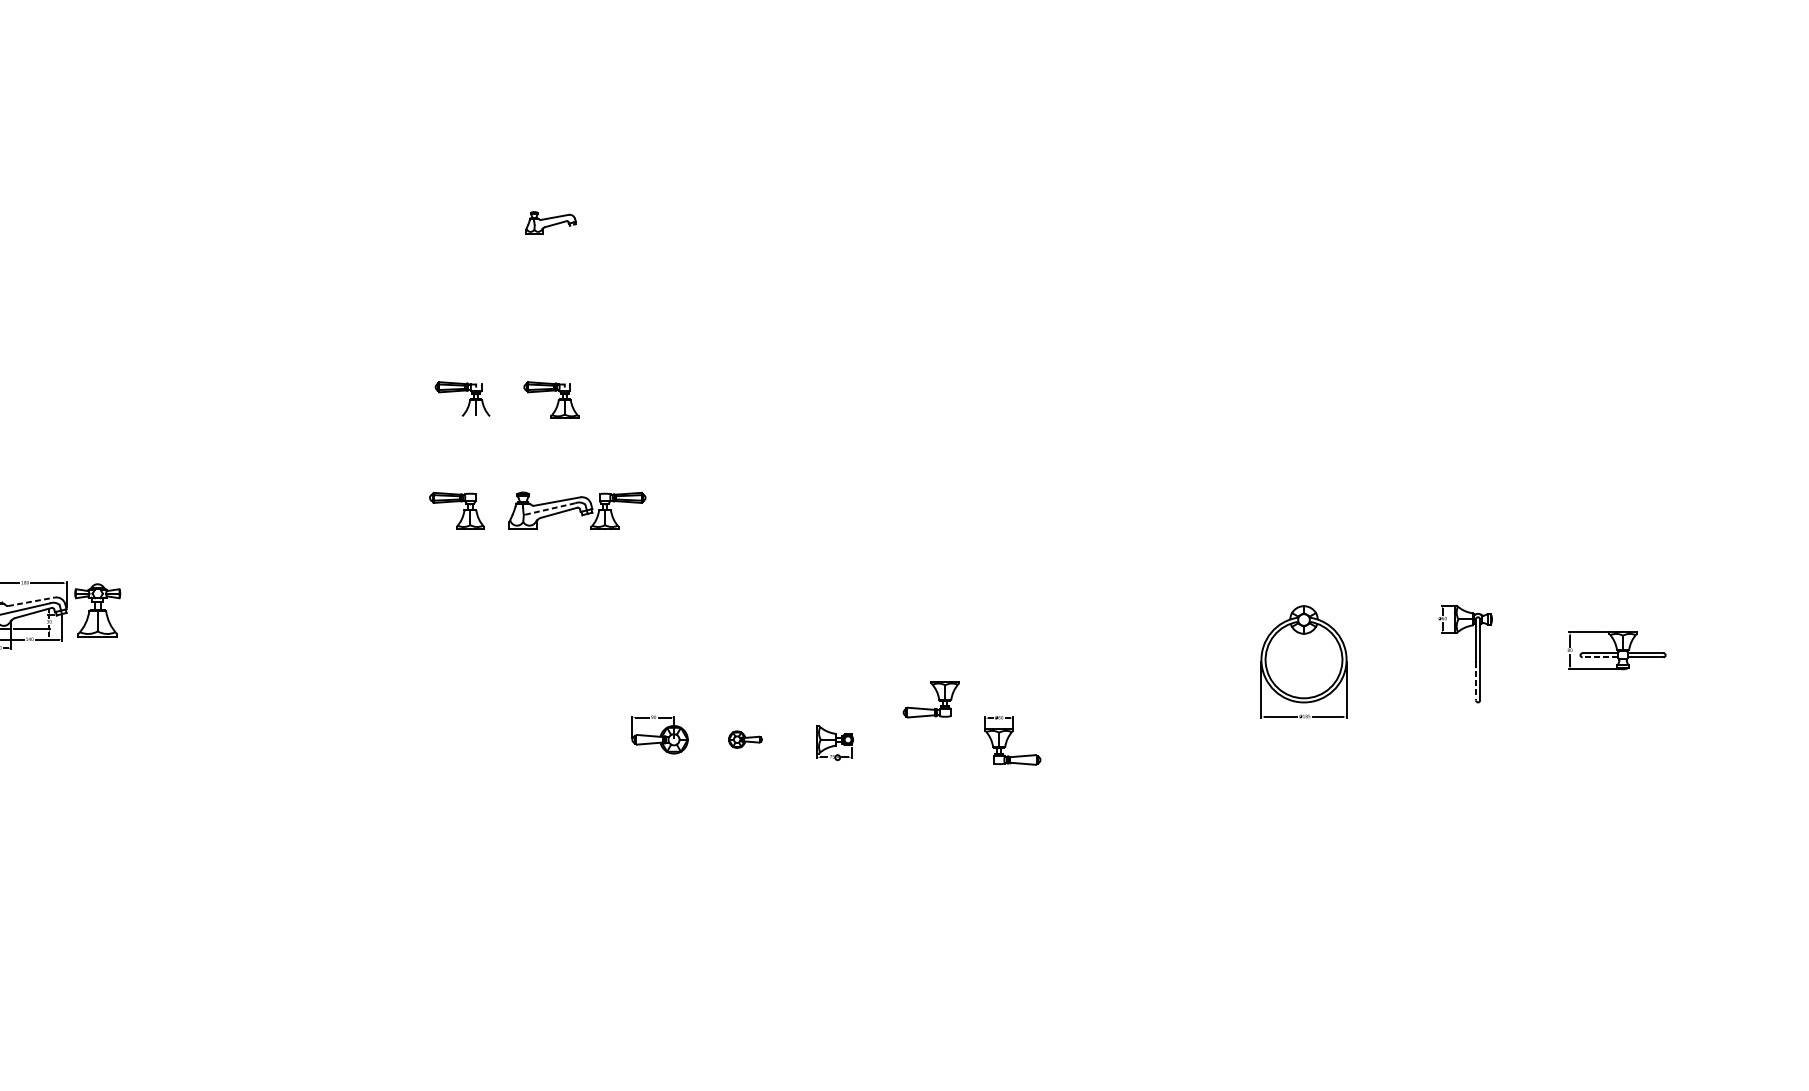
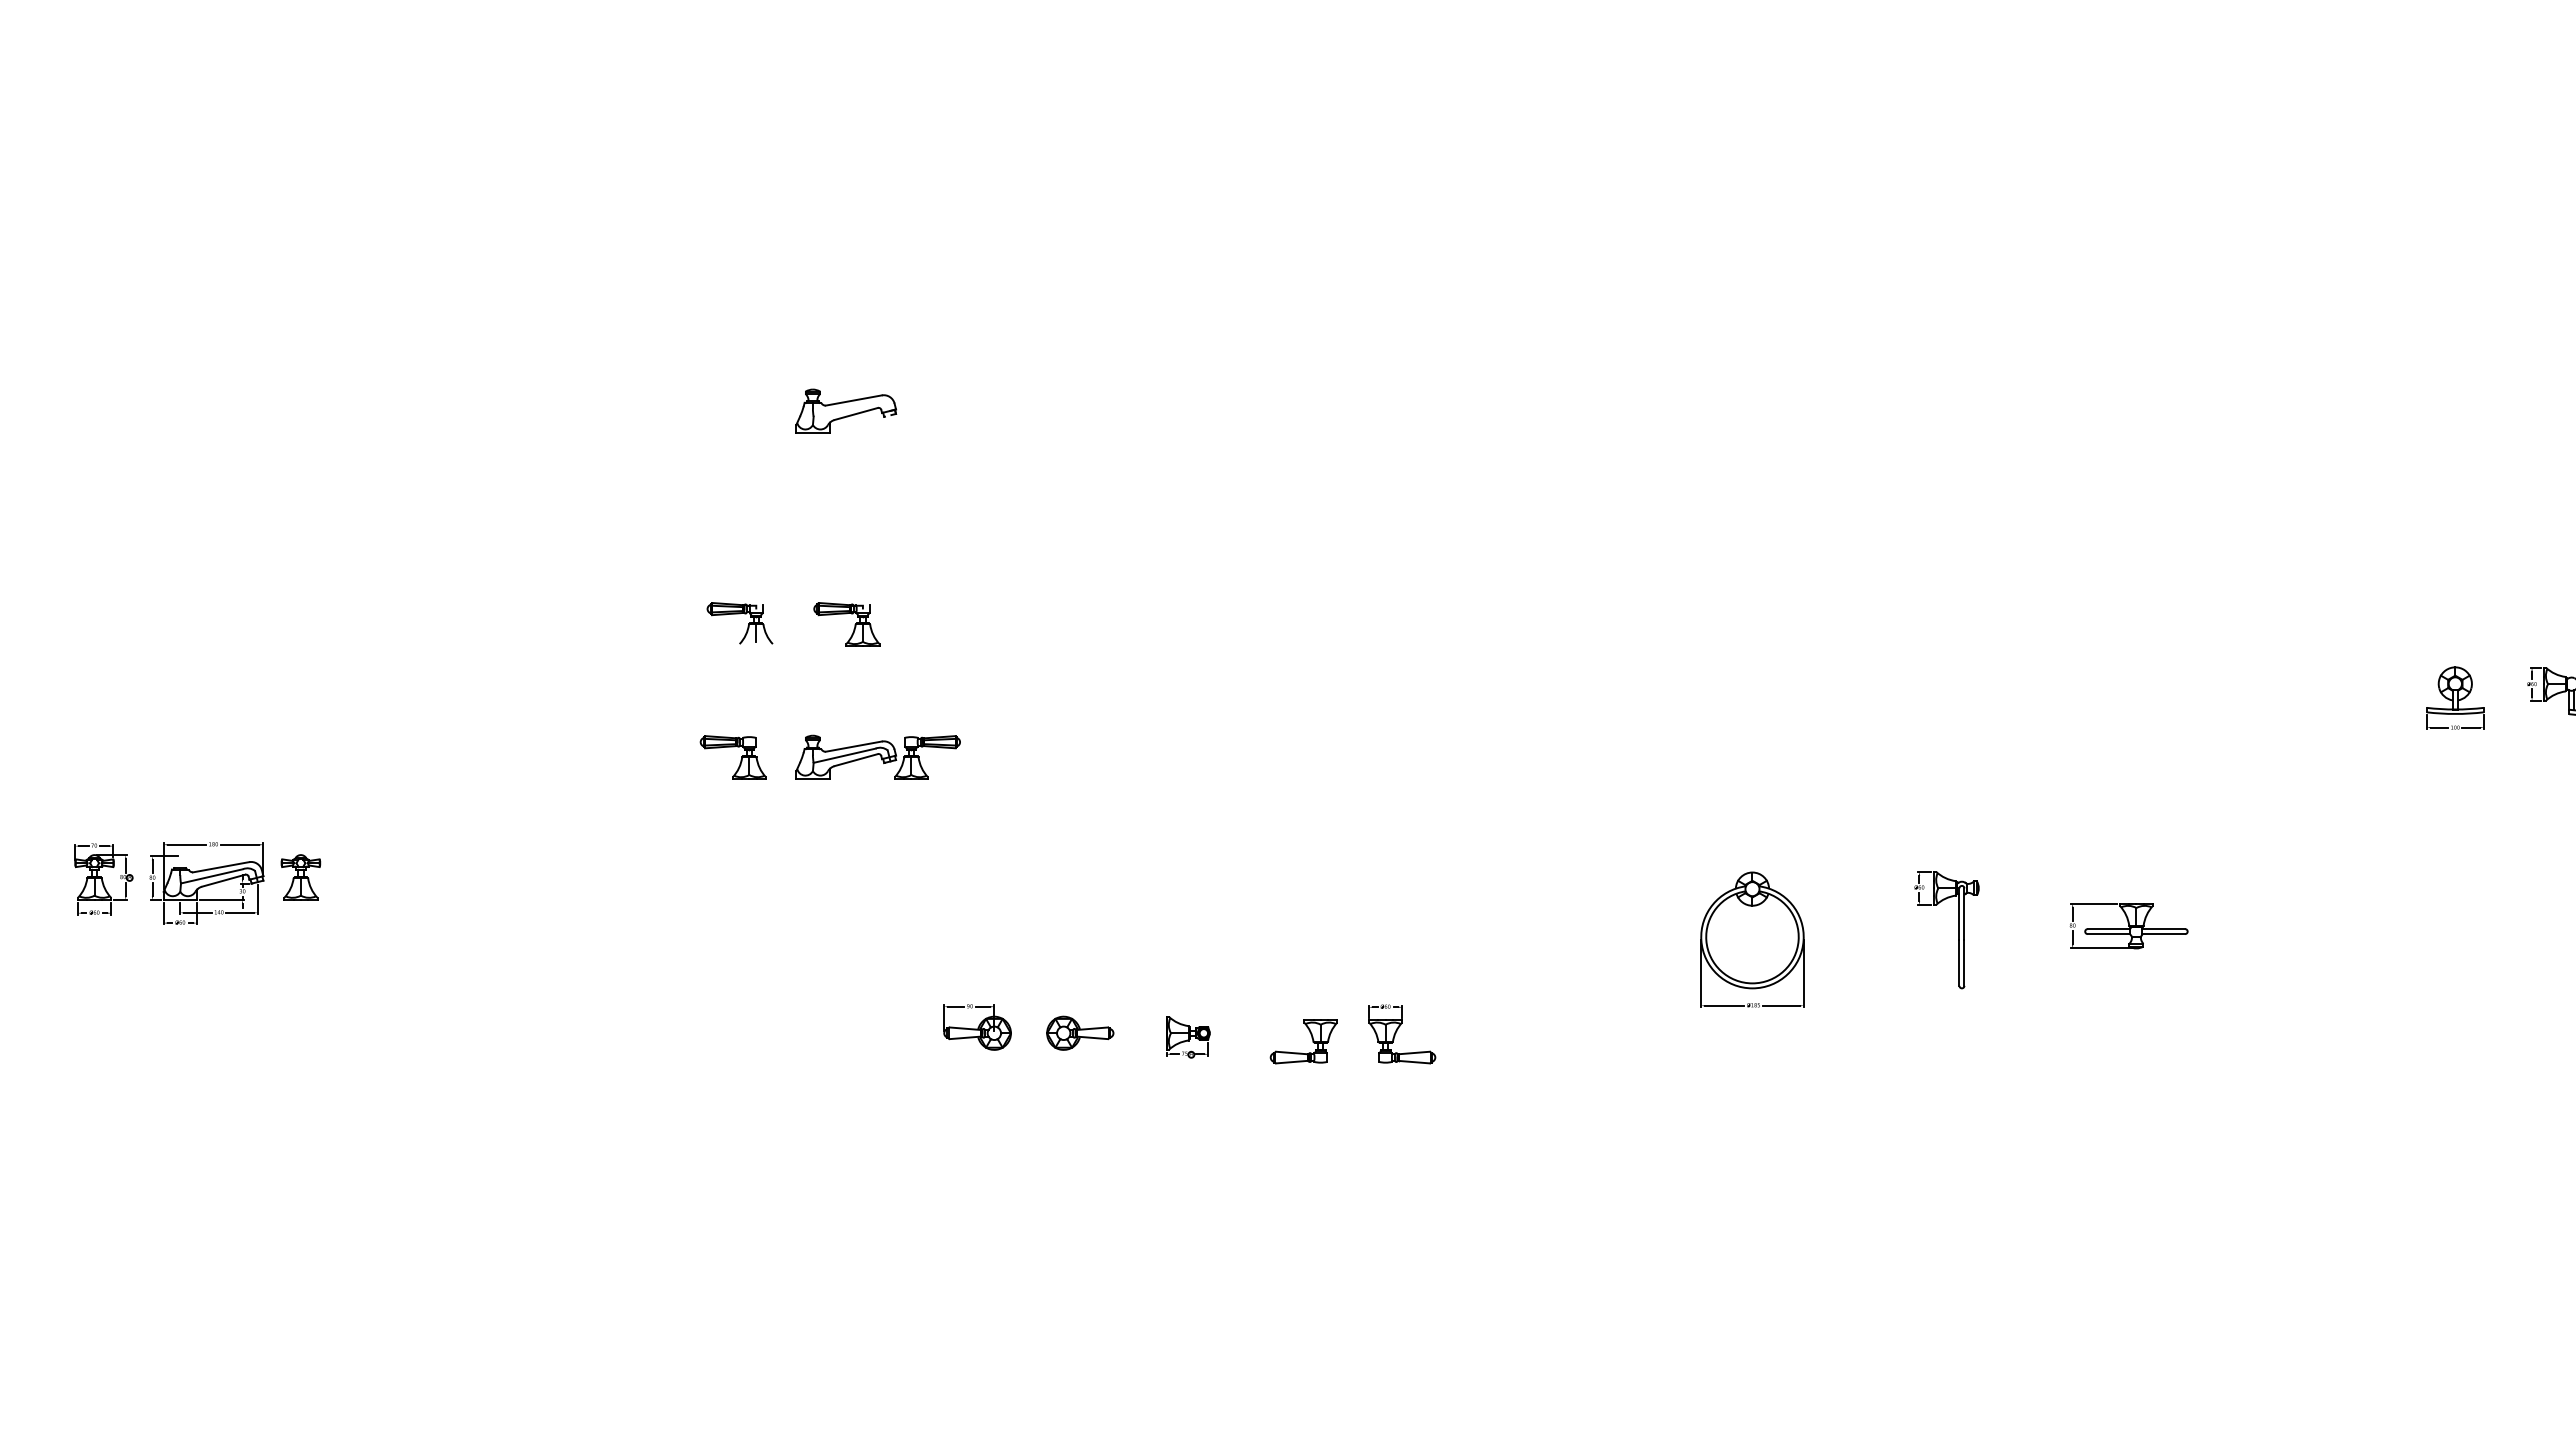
part: (551, 222) -> (846, 410), size x1.67
line: (549, 508) -> (844, 755), dashed -> solid
line: (31, 602) -> (221, 867), dashed -> solid
part: (97, 610) -> (300, 877), size x0.71
line: (1599, 657) -> (2108, 934), dashed -> solid
line: (1476, 681) -> (1959, 963), dashed -> solid
part: (937, 696) -> (1311, 1038), moved
part: (745, 739) -> (1080, 1032), size x1.67

